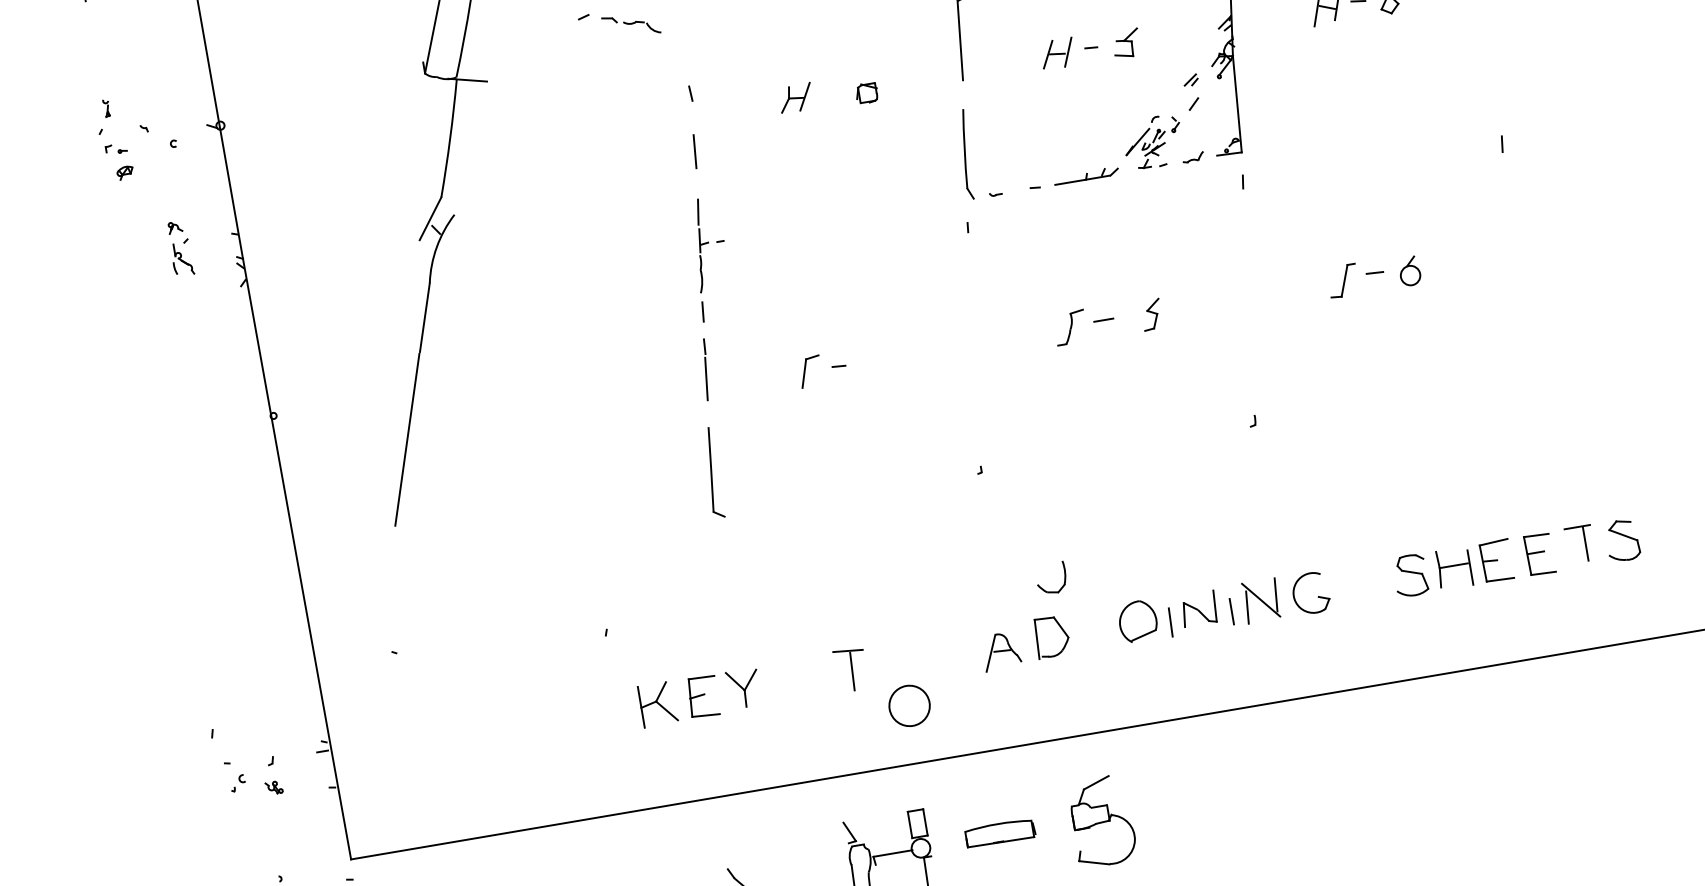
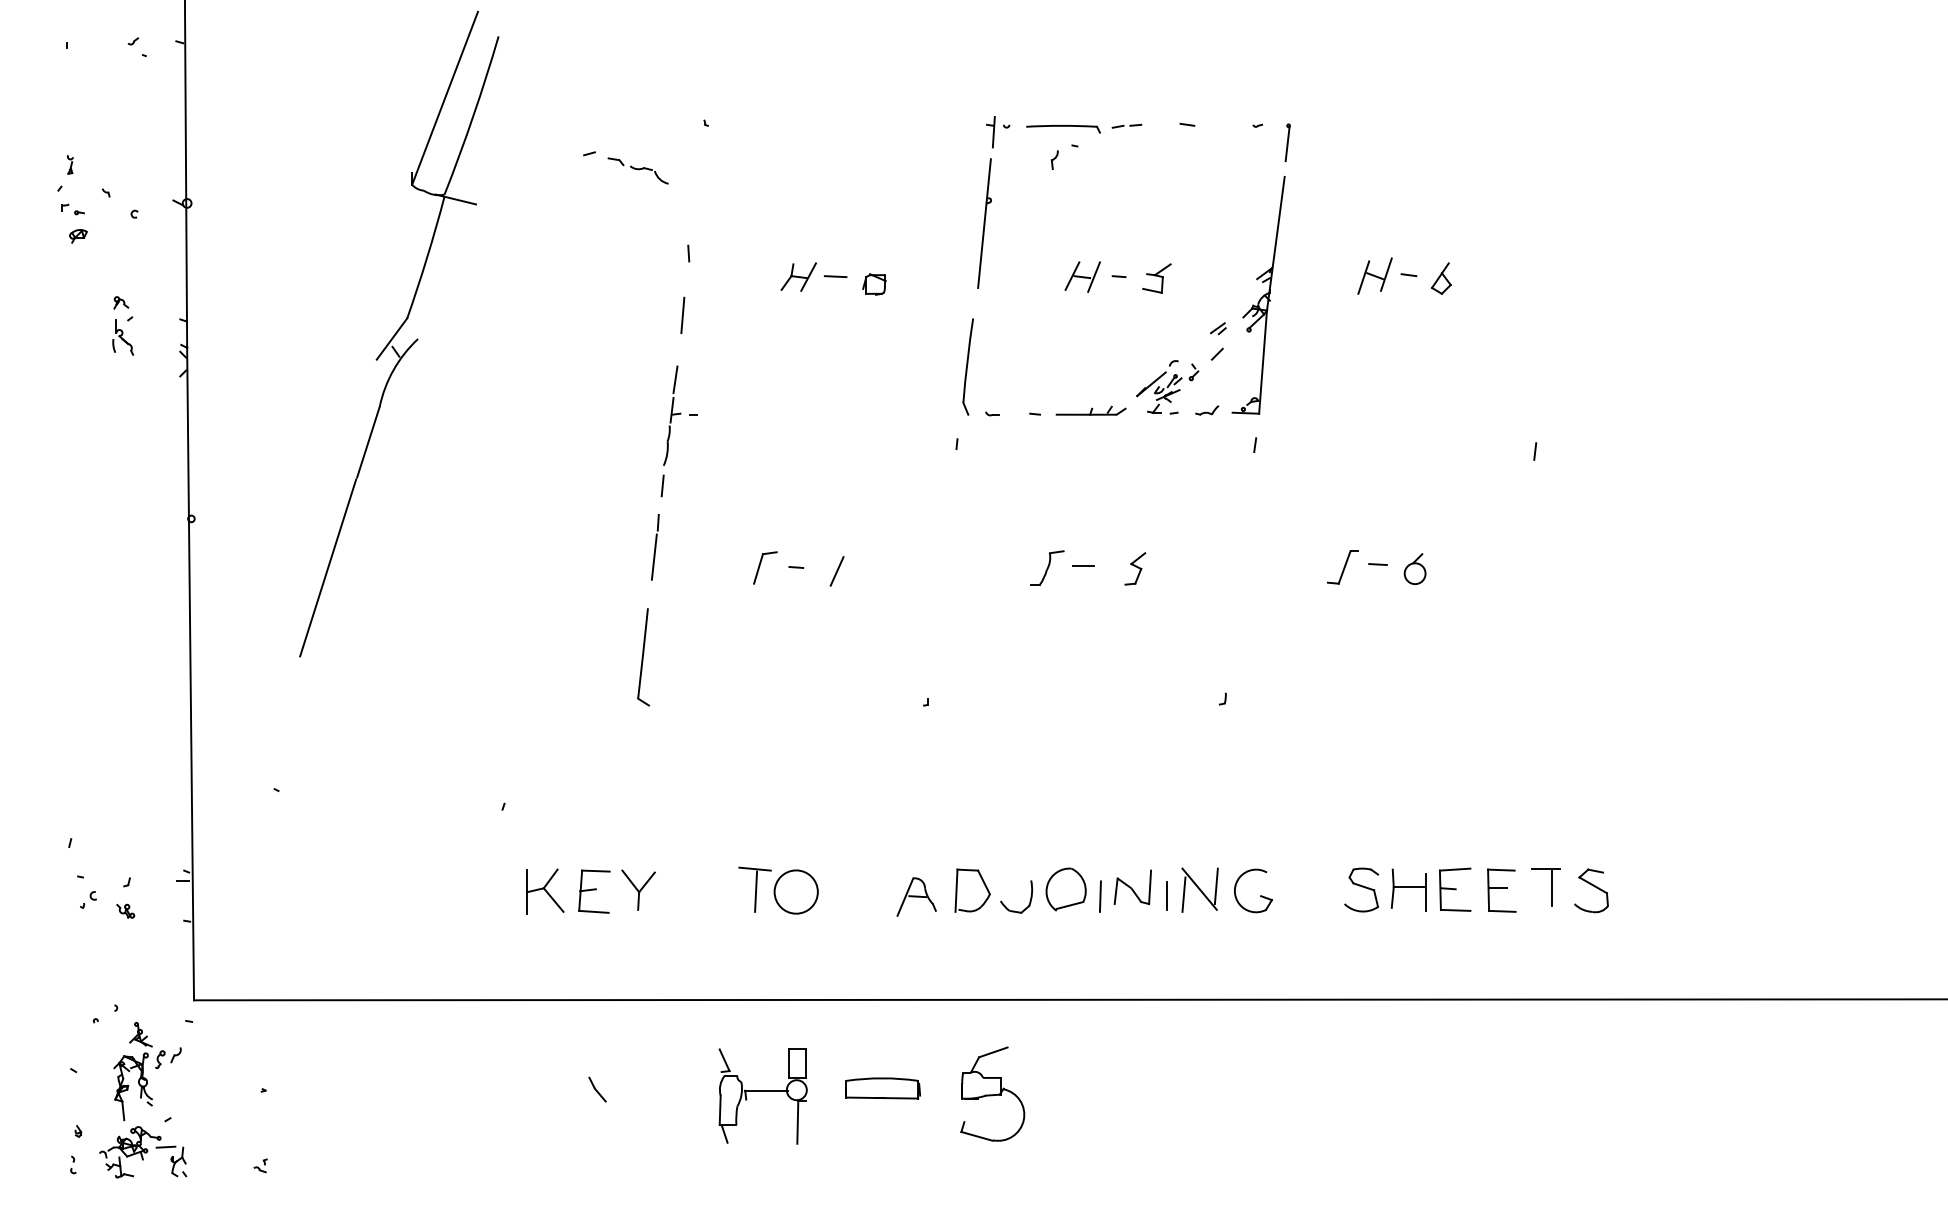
line: (829, 91) -> (835, 276), added
line: (876, 363) -> (836, 571), added
part: (1063, 579) -> (1029, 900), moved
circle: (908, 705) -> (795, 891), moved

